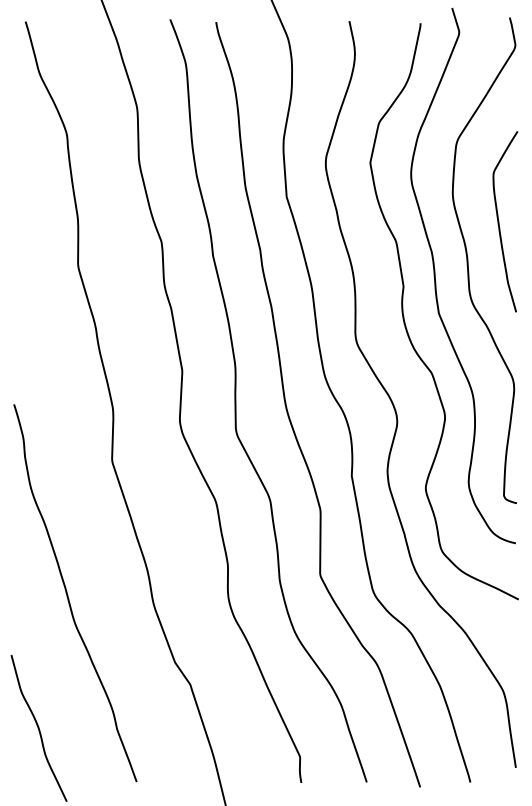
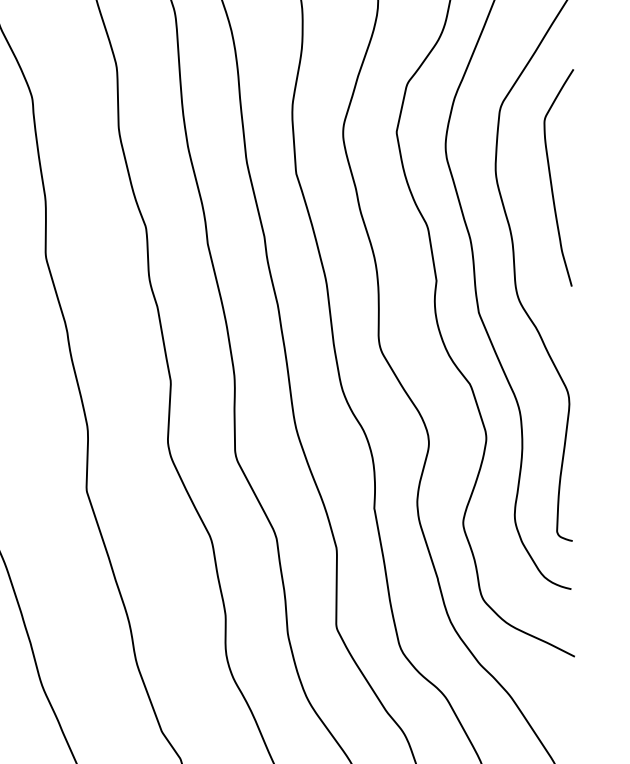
curve: (499, 221) -> (551, 177), moved

